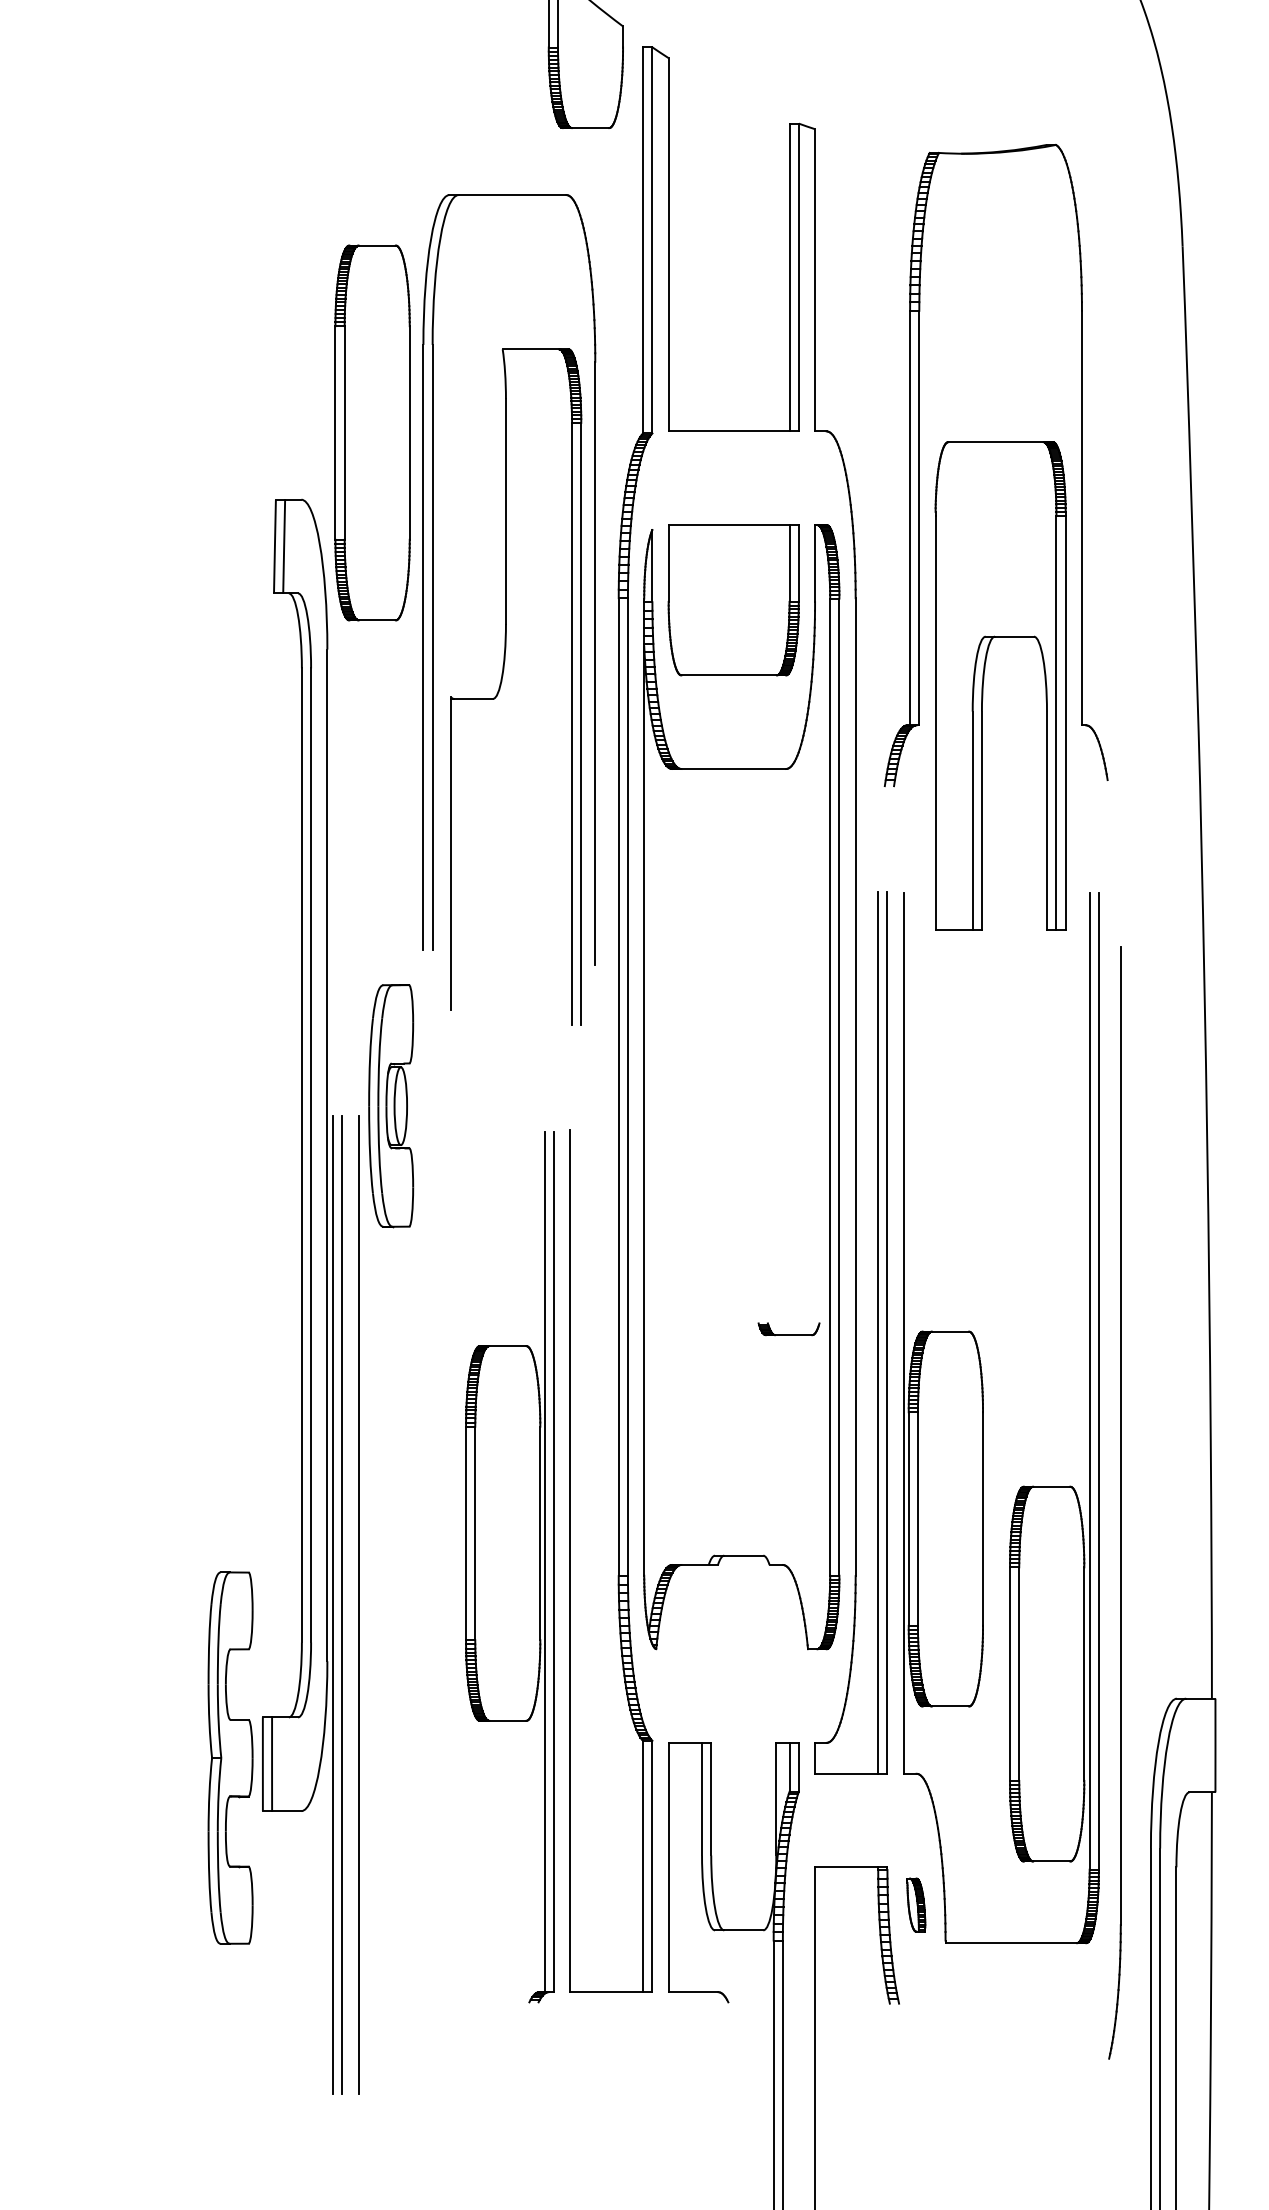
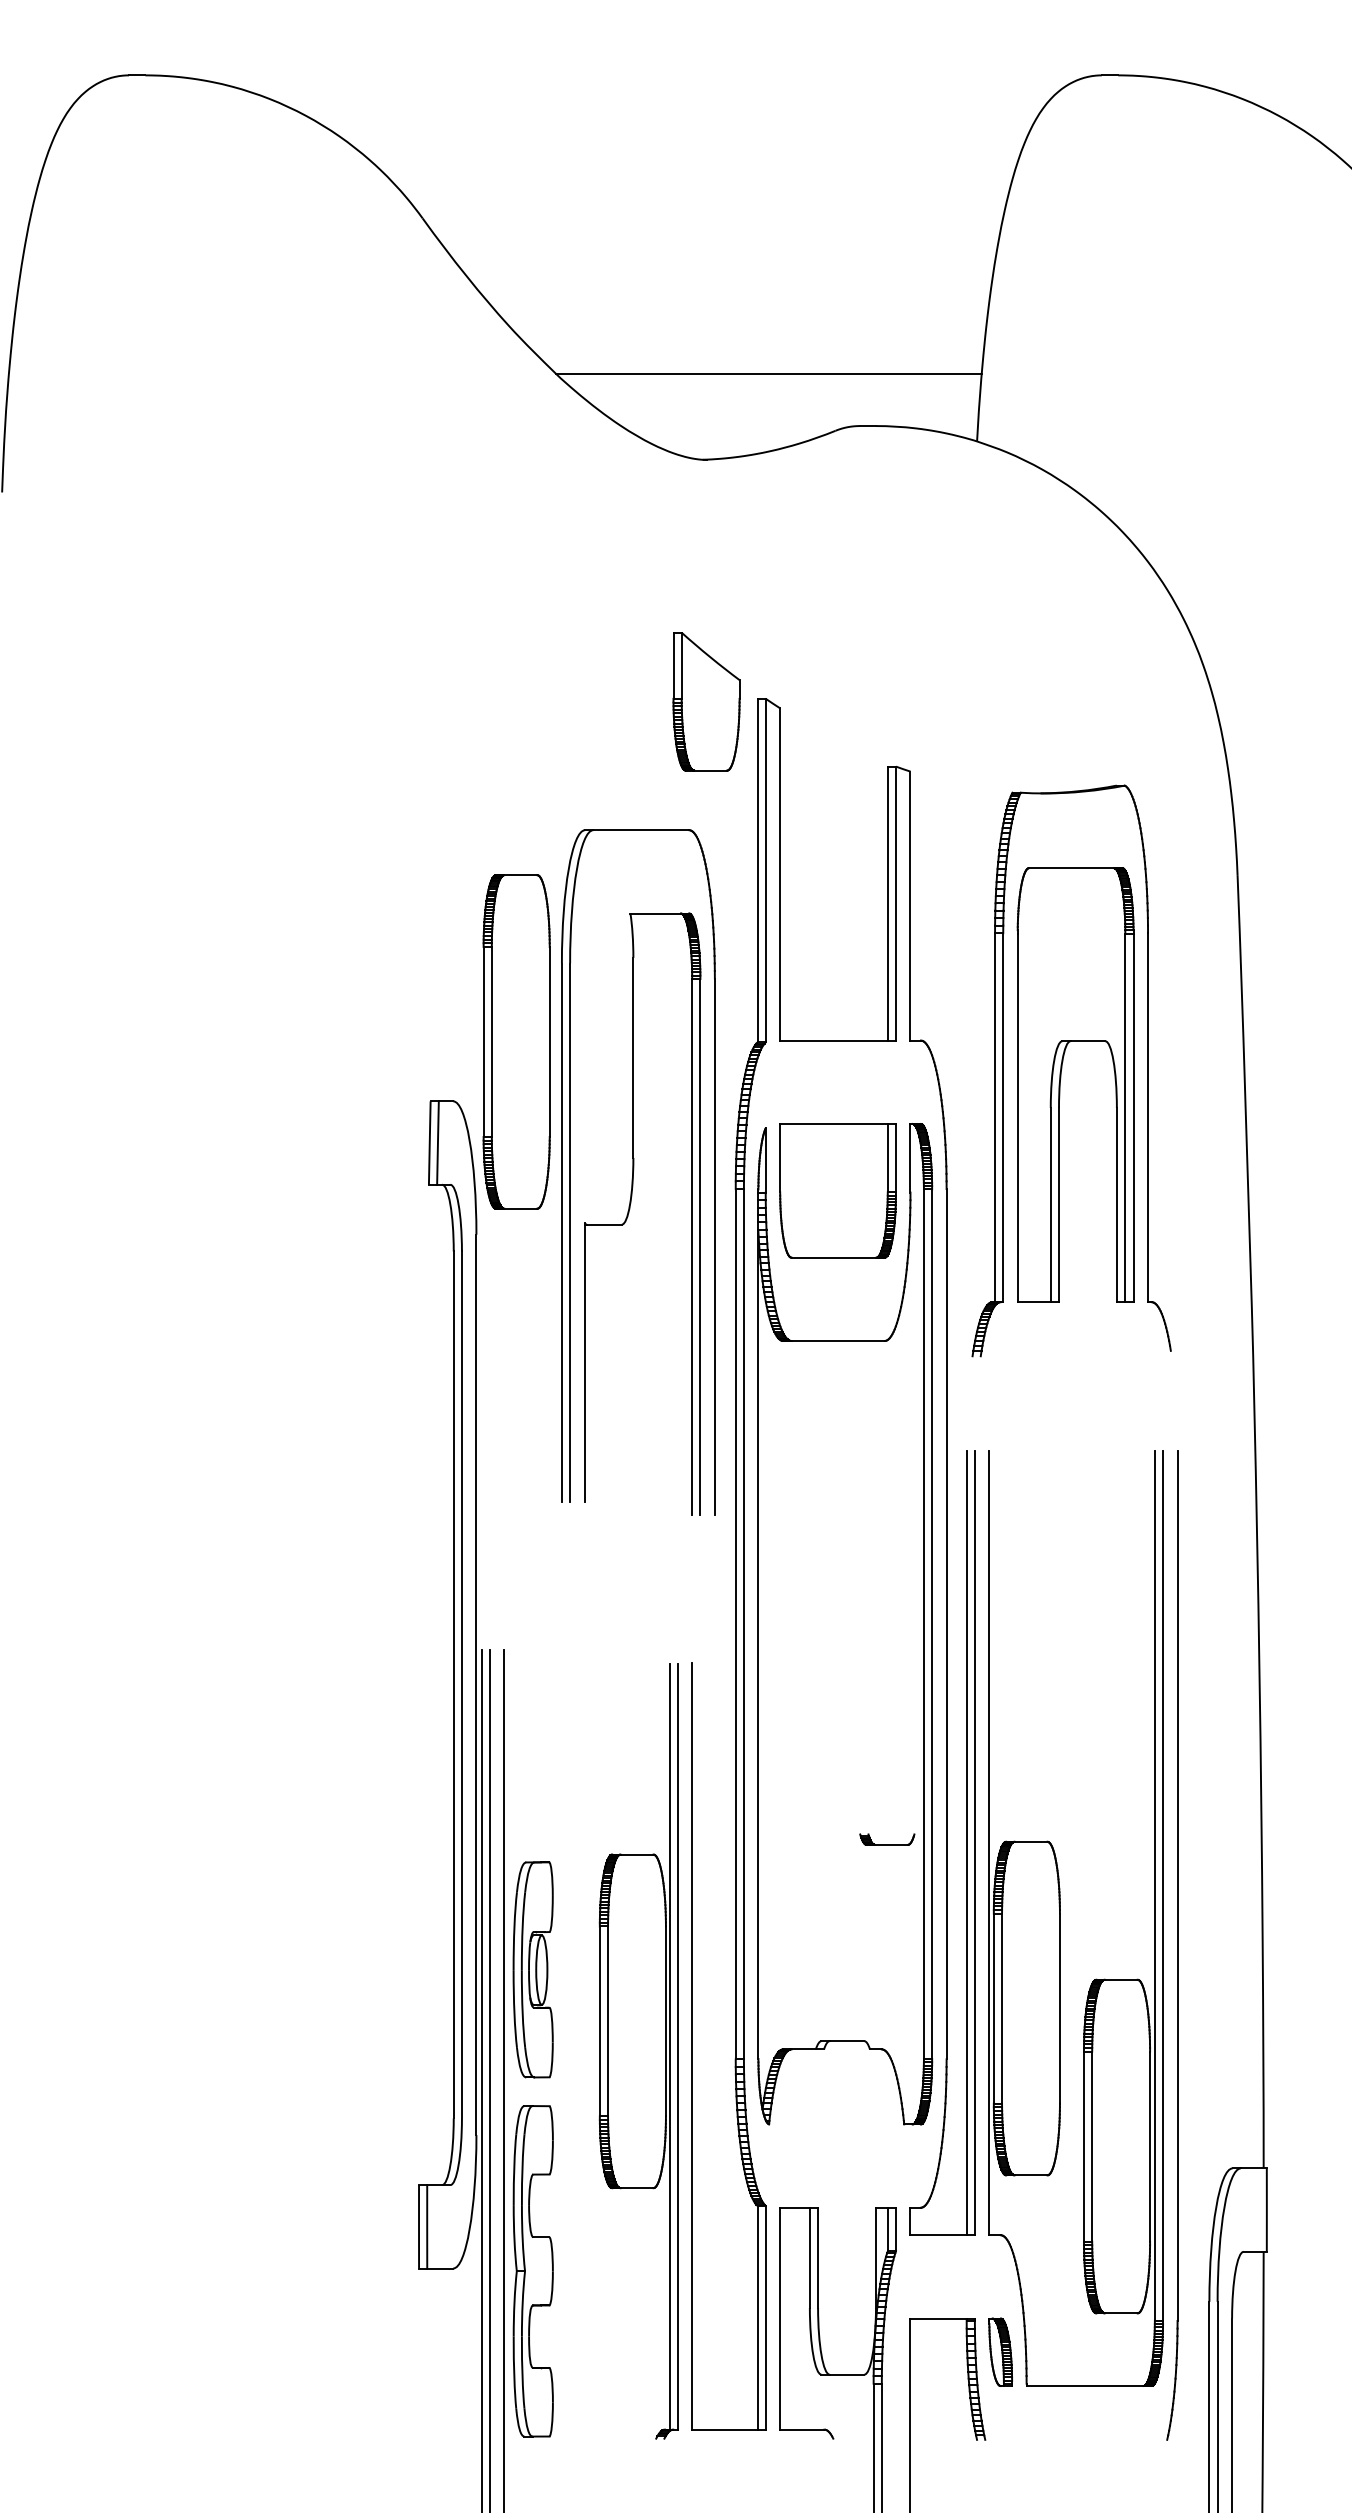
part: (502, 681) -> (630, 1209), moved
part: (983, 685) -> (1060, 1084), moved
part: (390, 1105) -> (532, 1969), moved
part: (1115, 1503) -> (1172, 1945), moved
part: (229, 1758) -> (532, 2271), moved
part: (916, 1904) -> (1000, 2351), size x1.43

